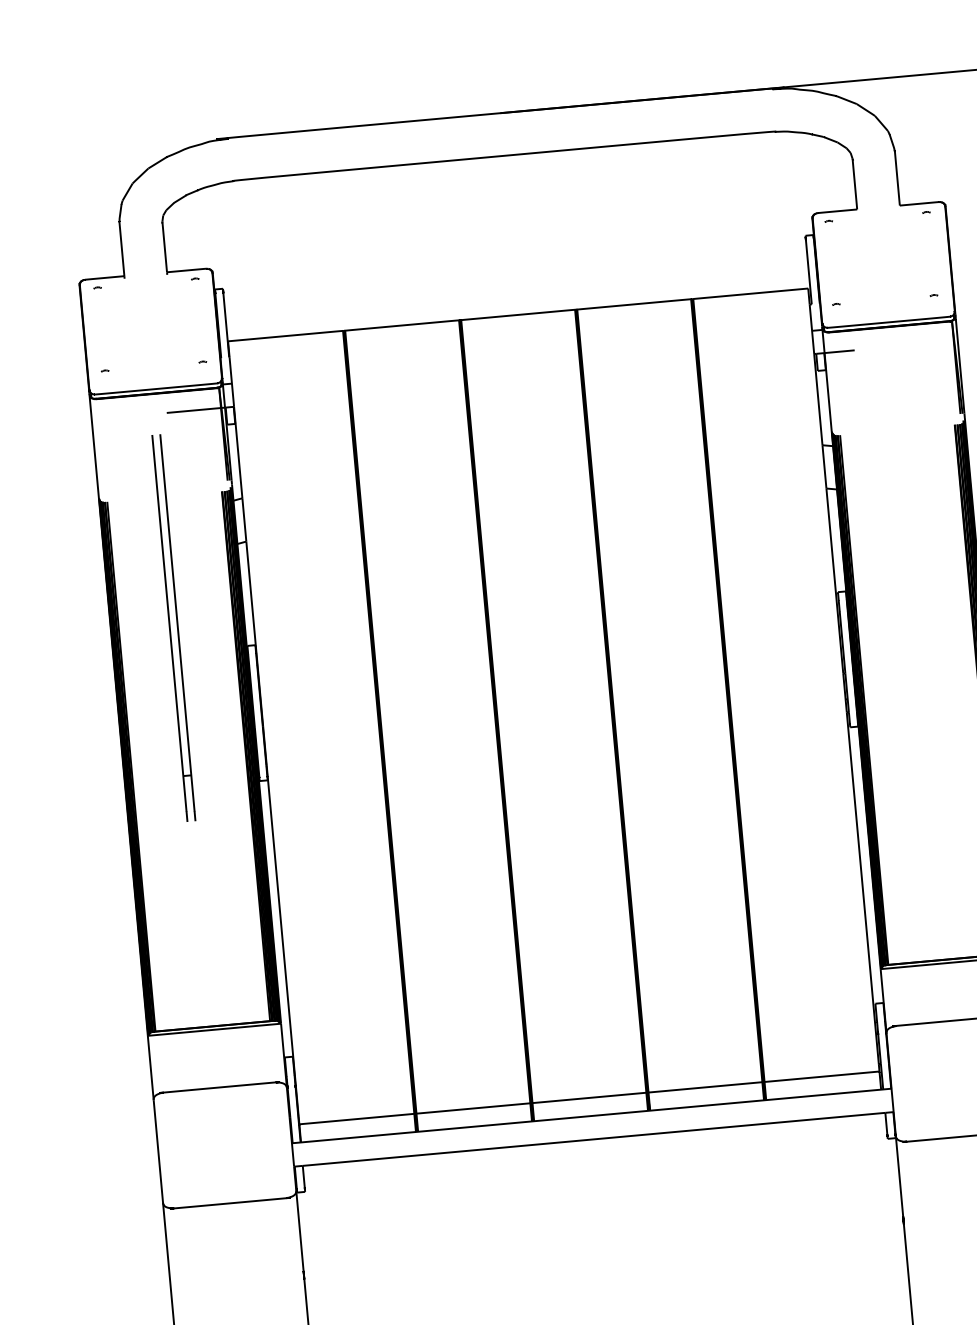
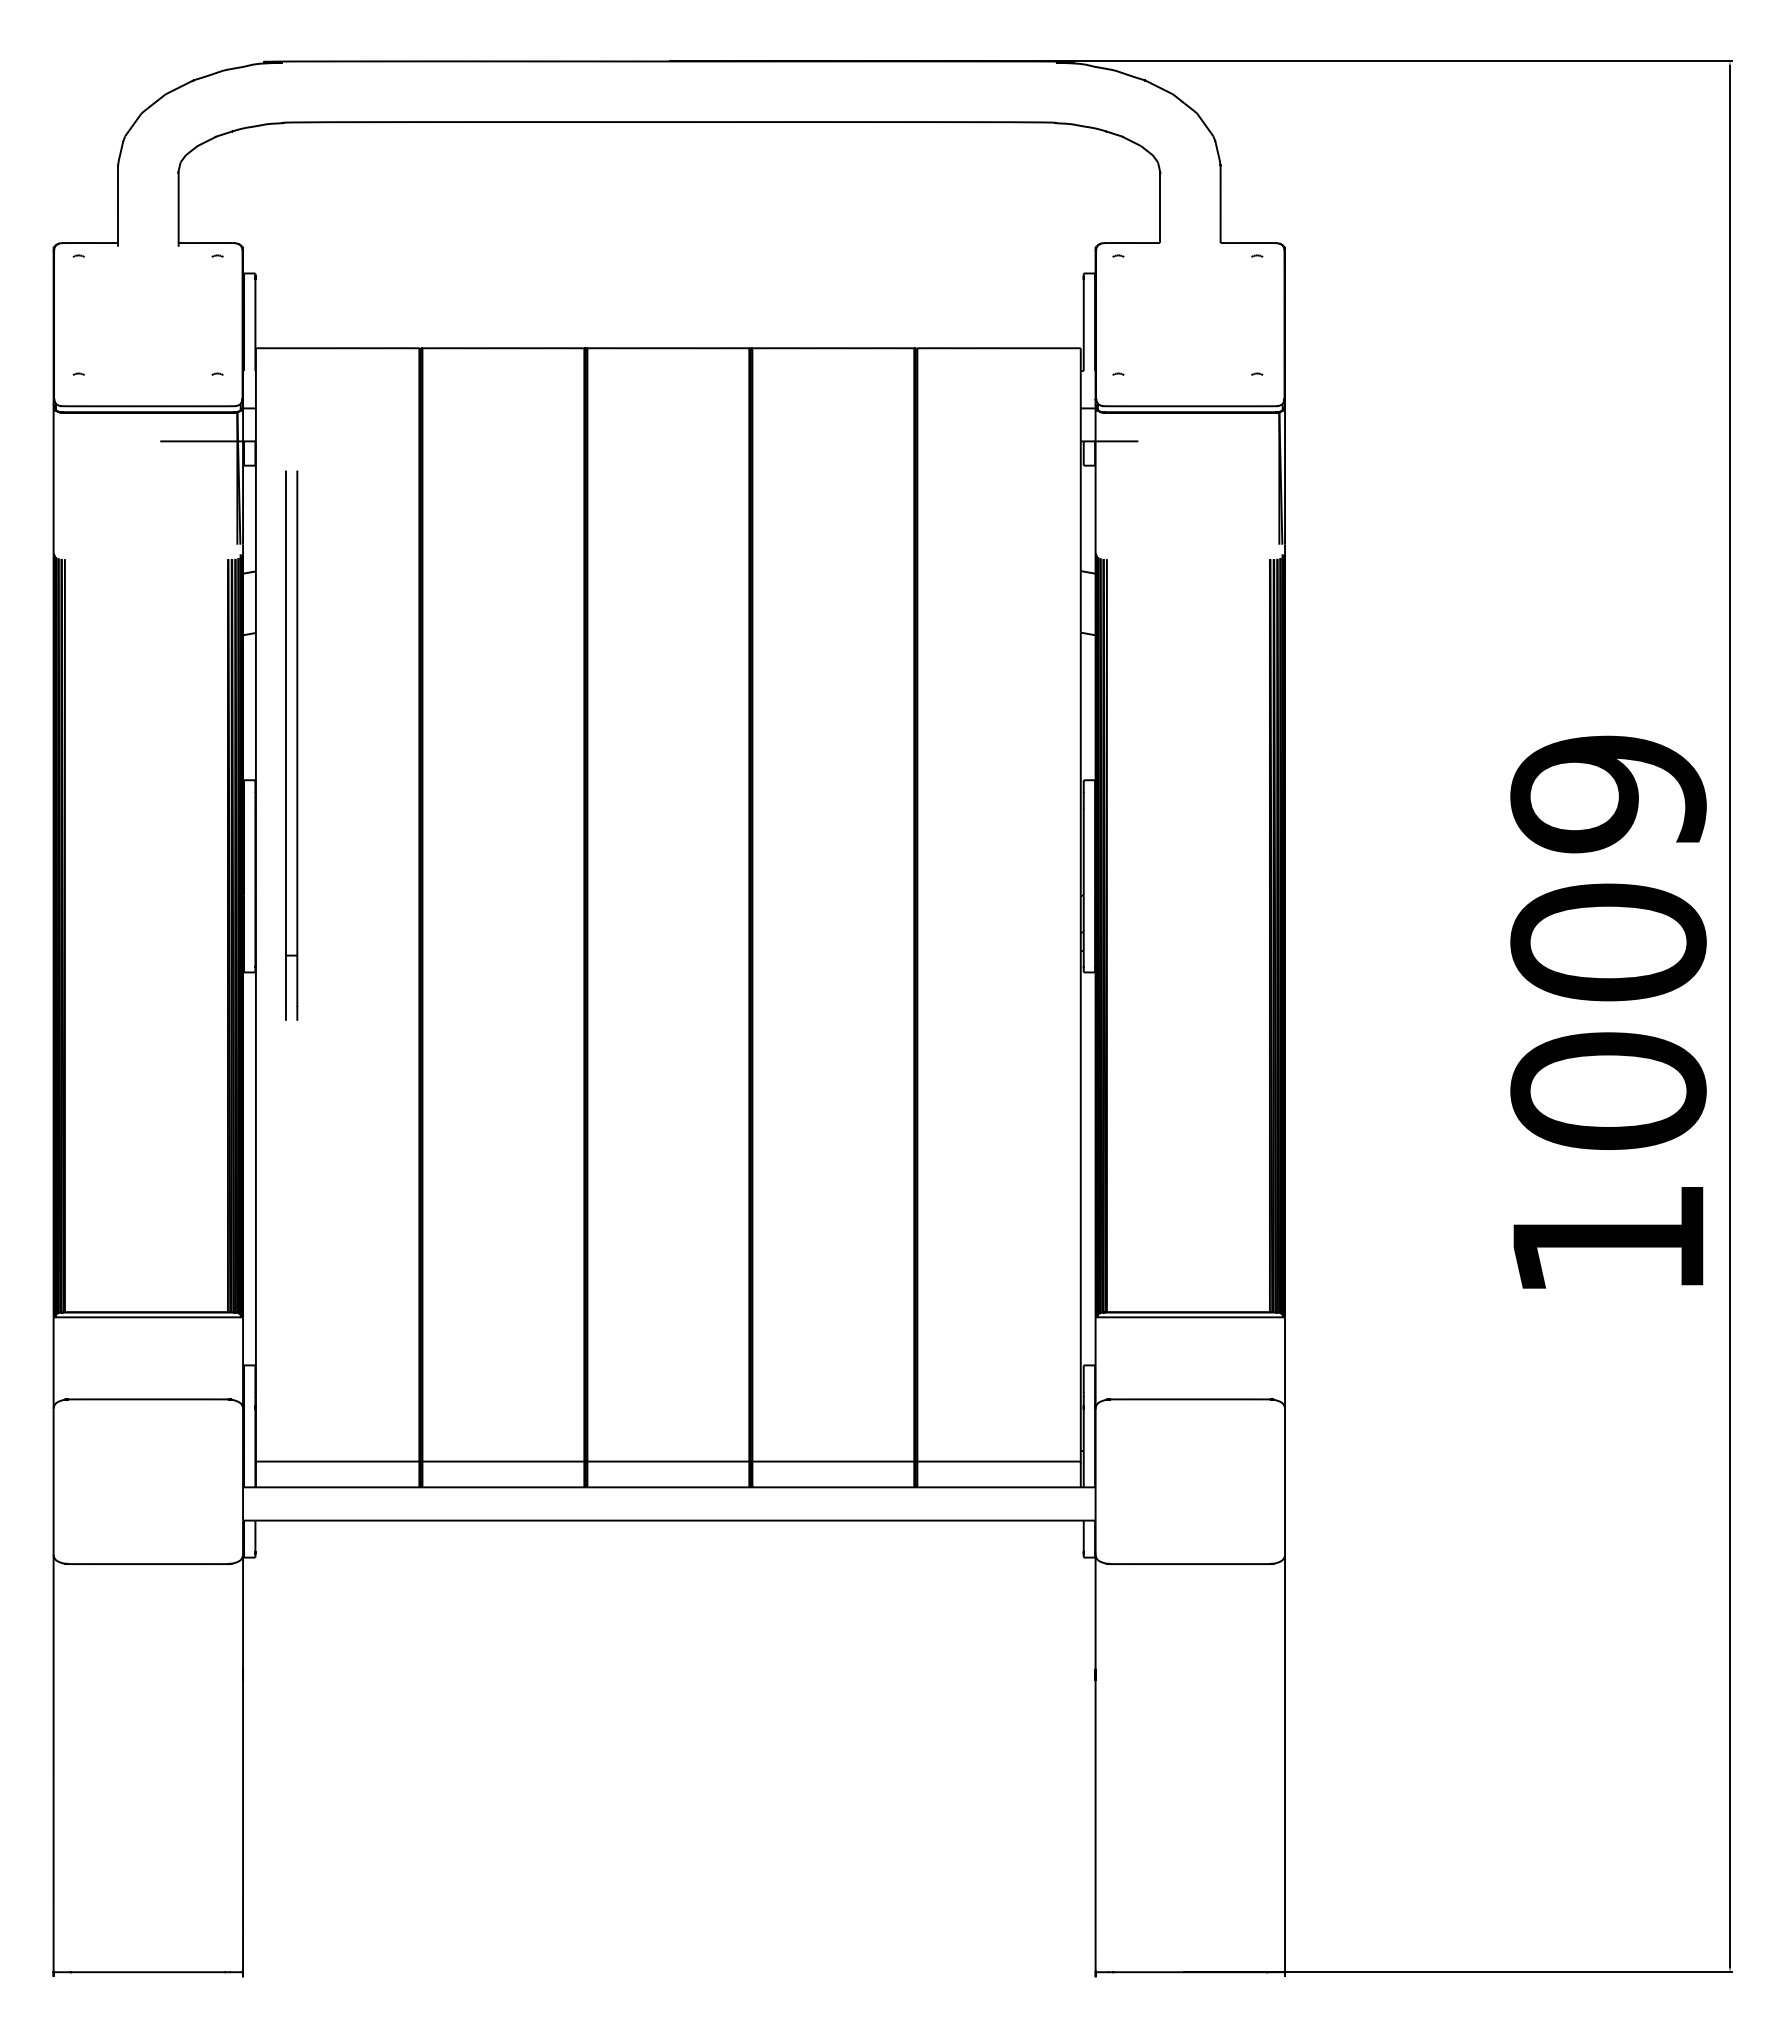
part: (173, 627) -> (291, 745), moved

